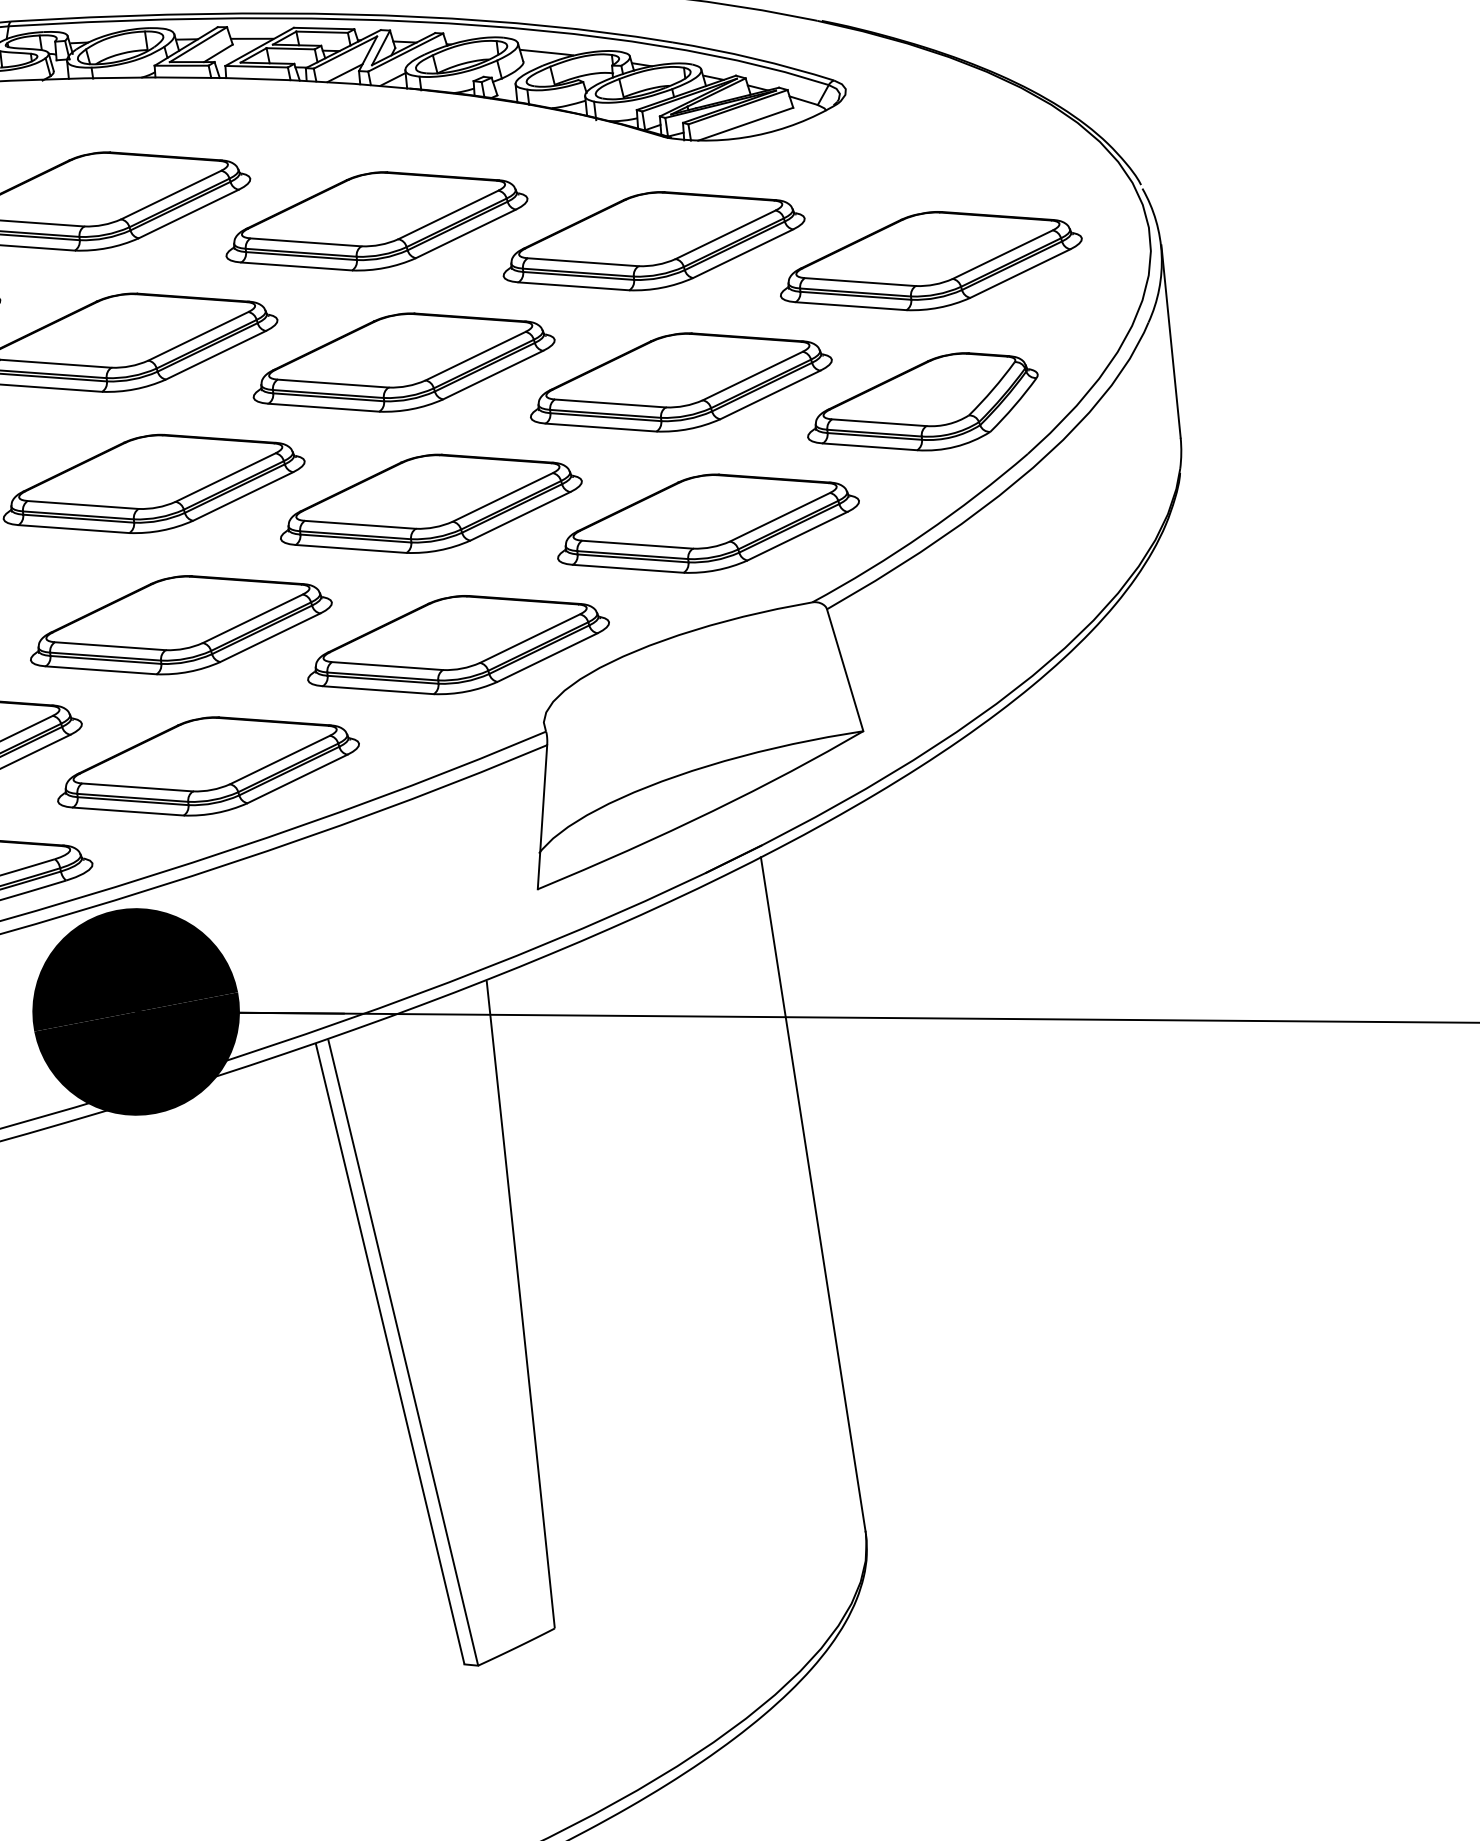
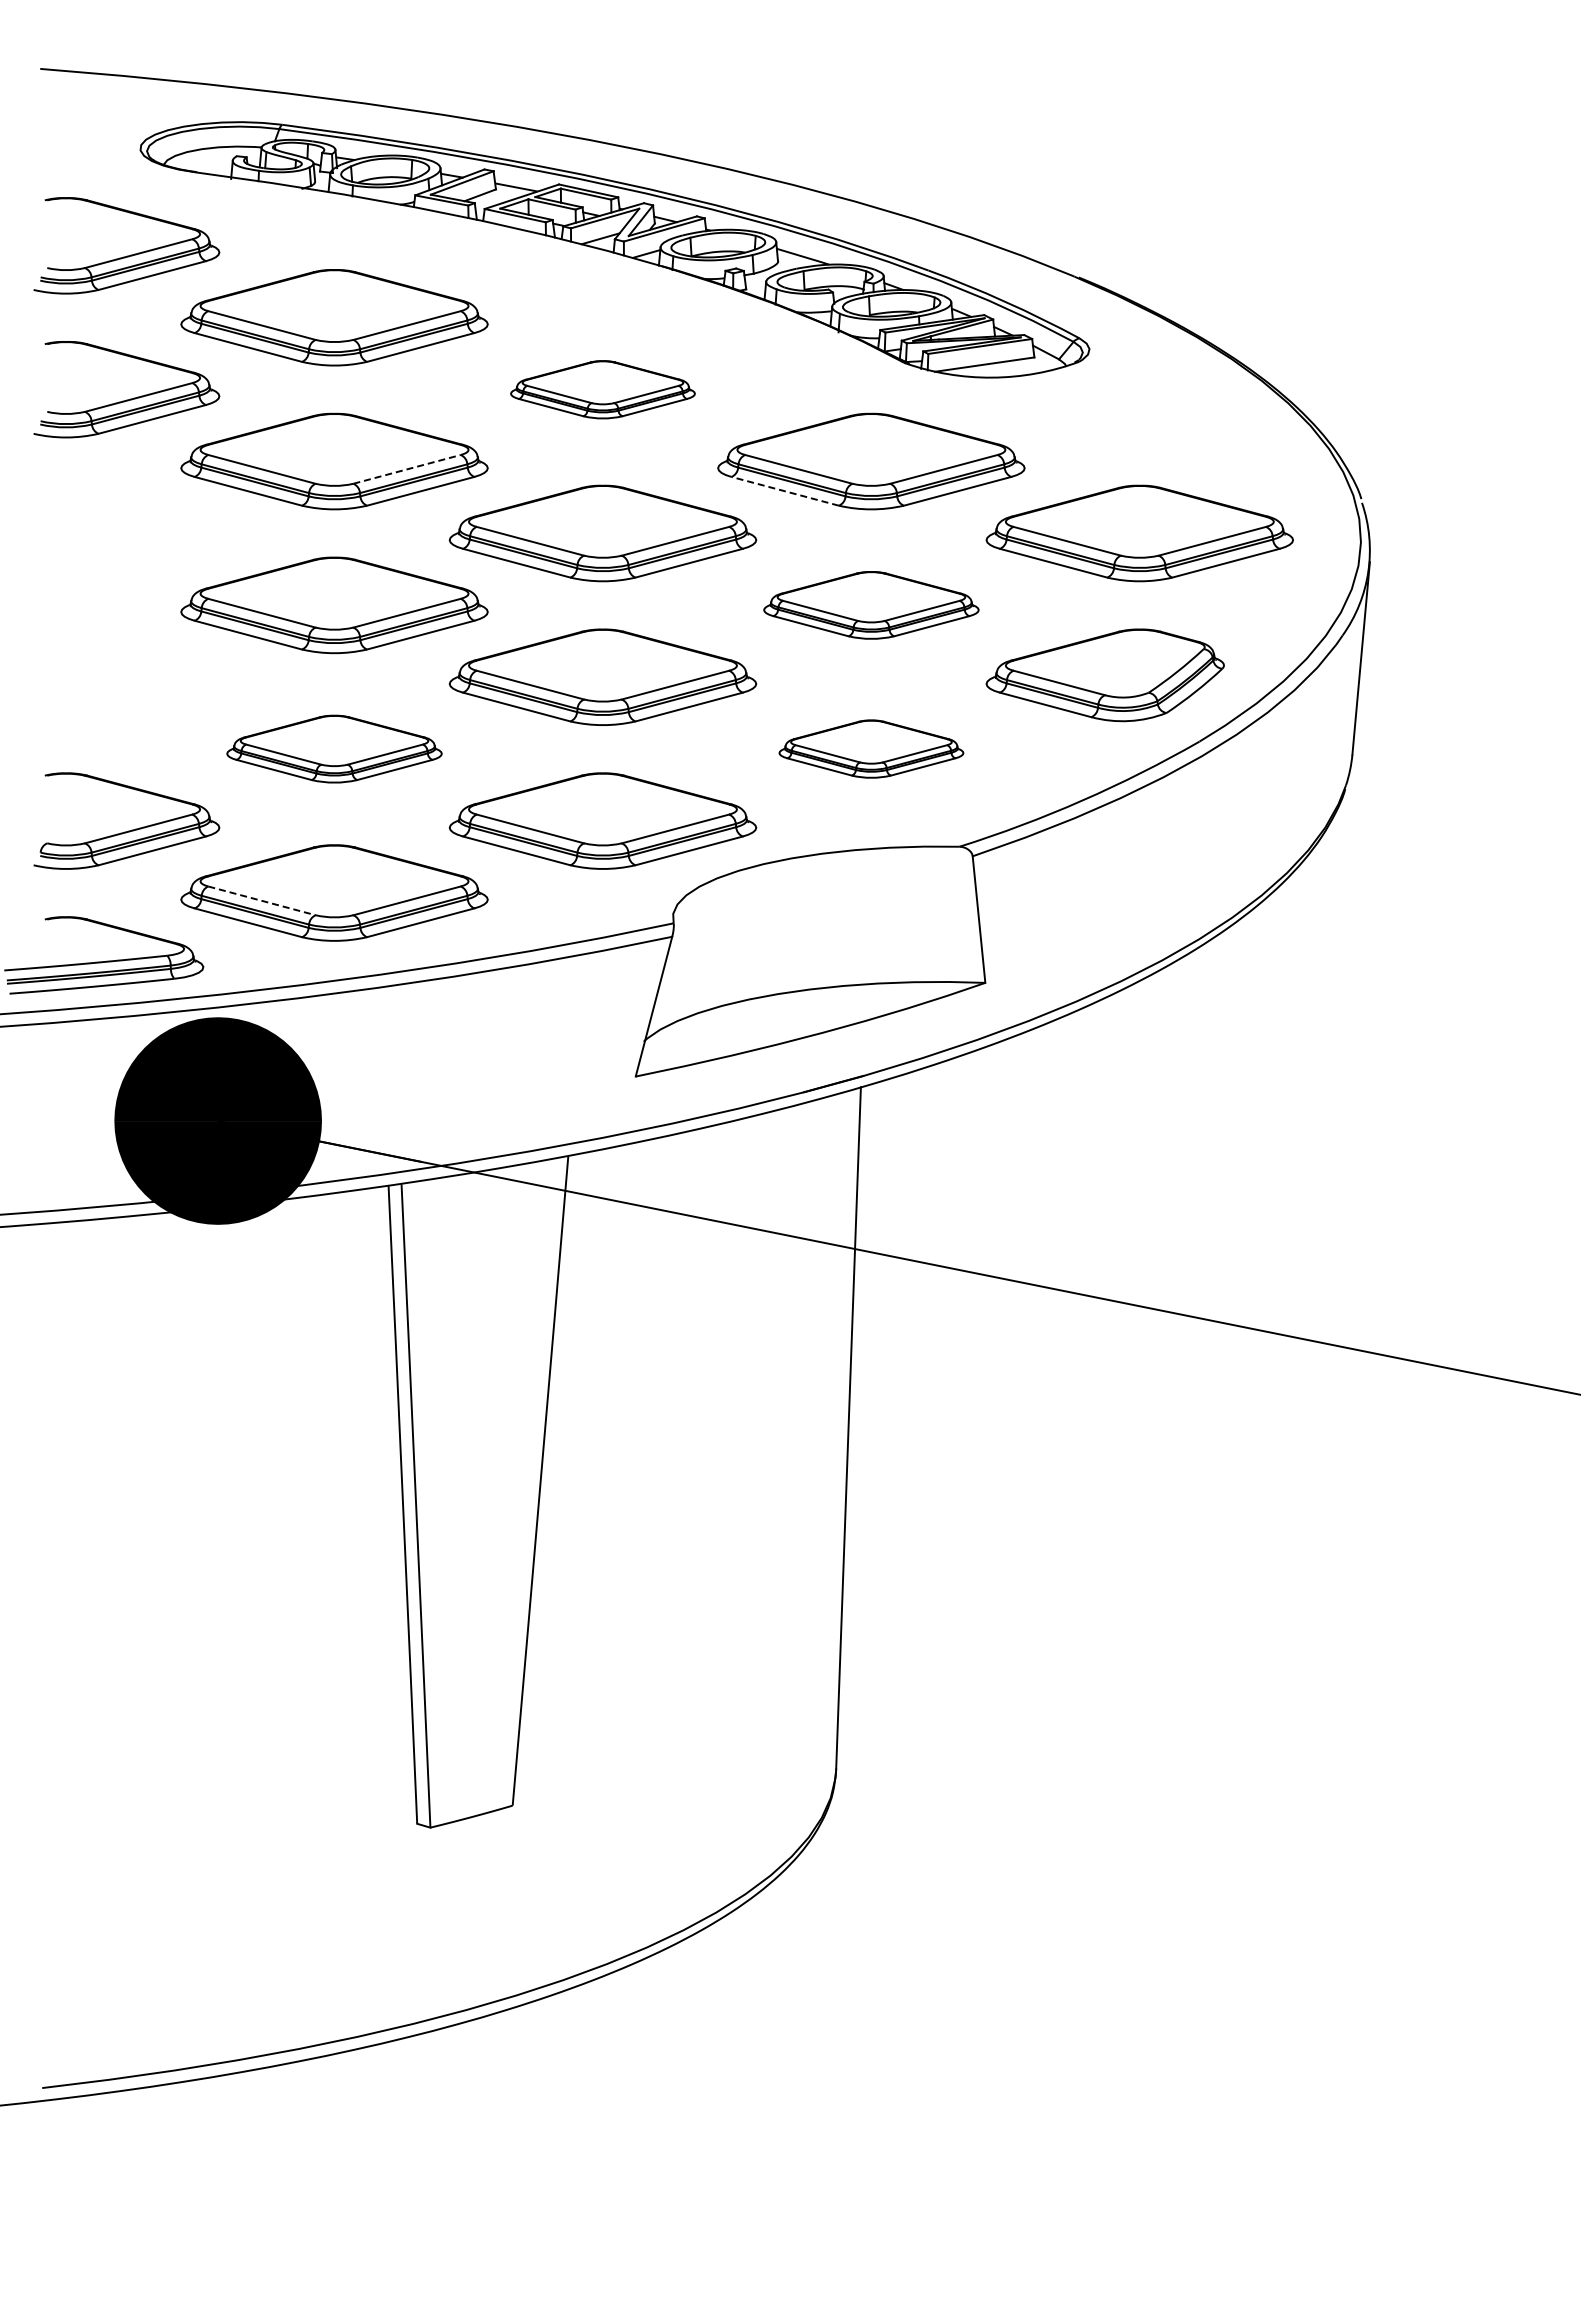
part: (375, 220) -> (602, 389), size x0.6
line: (574, 286) -> (785, 491), solid -> dashed
line: (198, 336) -> (407, 469), solid -> dashed
part: (680, 382) -> (871, 605), size x0.7
part: (707, 522) -> (871, 748), size x0.6
part: (179, 624) -> (334, 748), size x0.7
line: (137, 786) -> (262, 900), solid -> dashed

